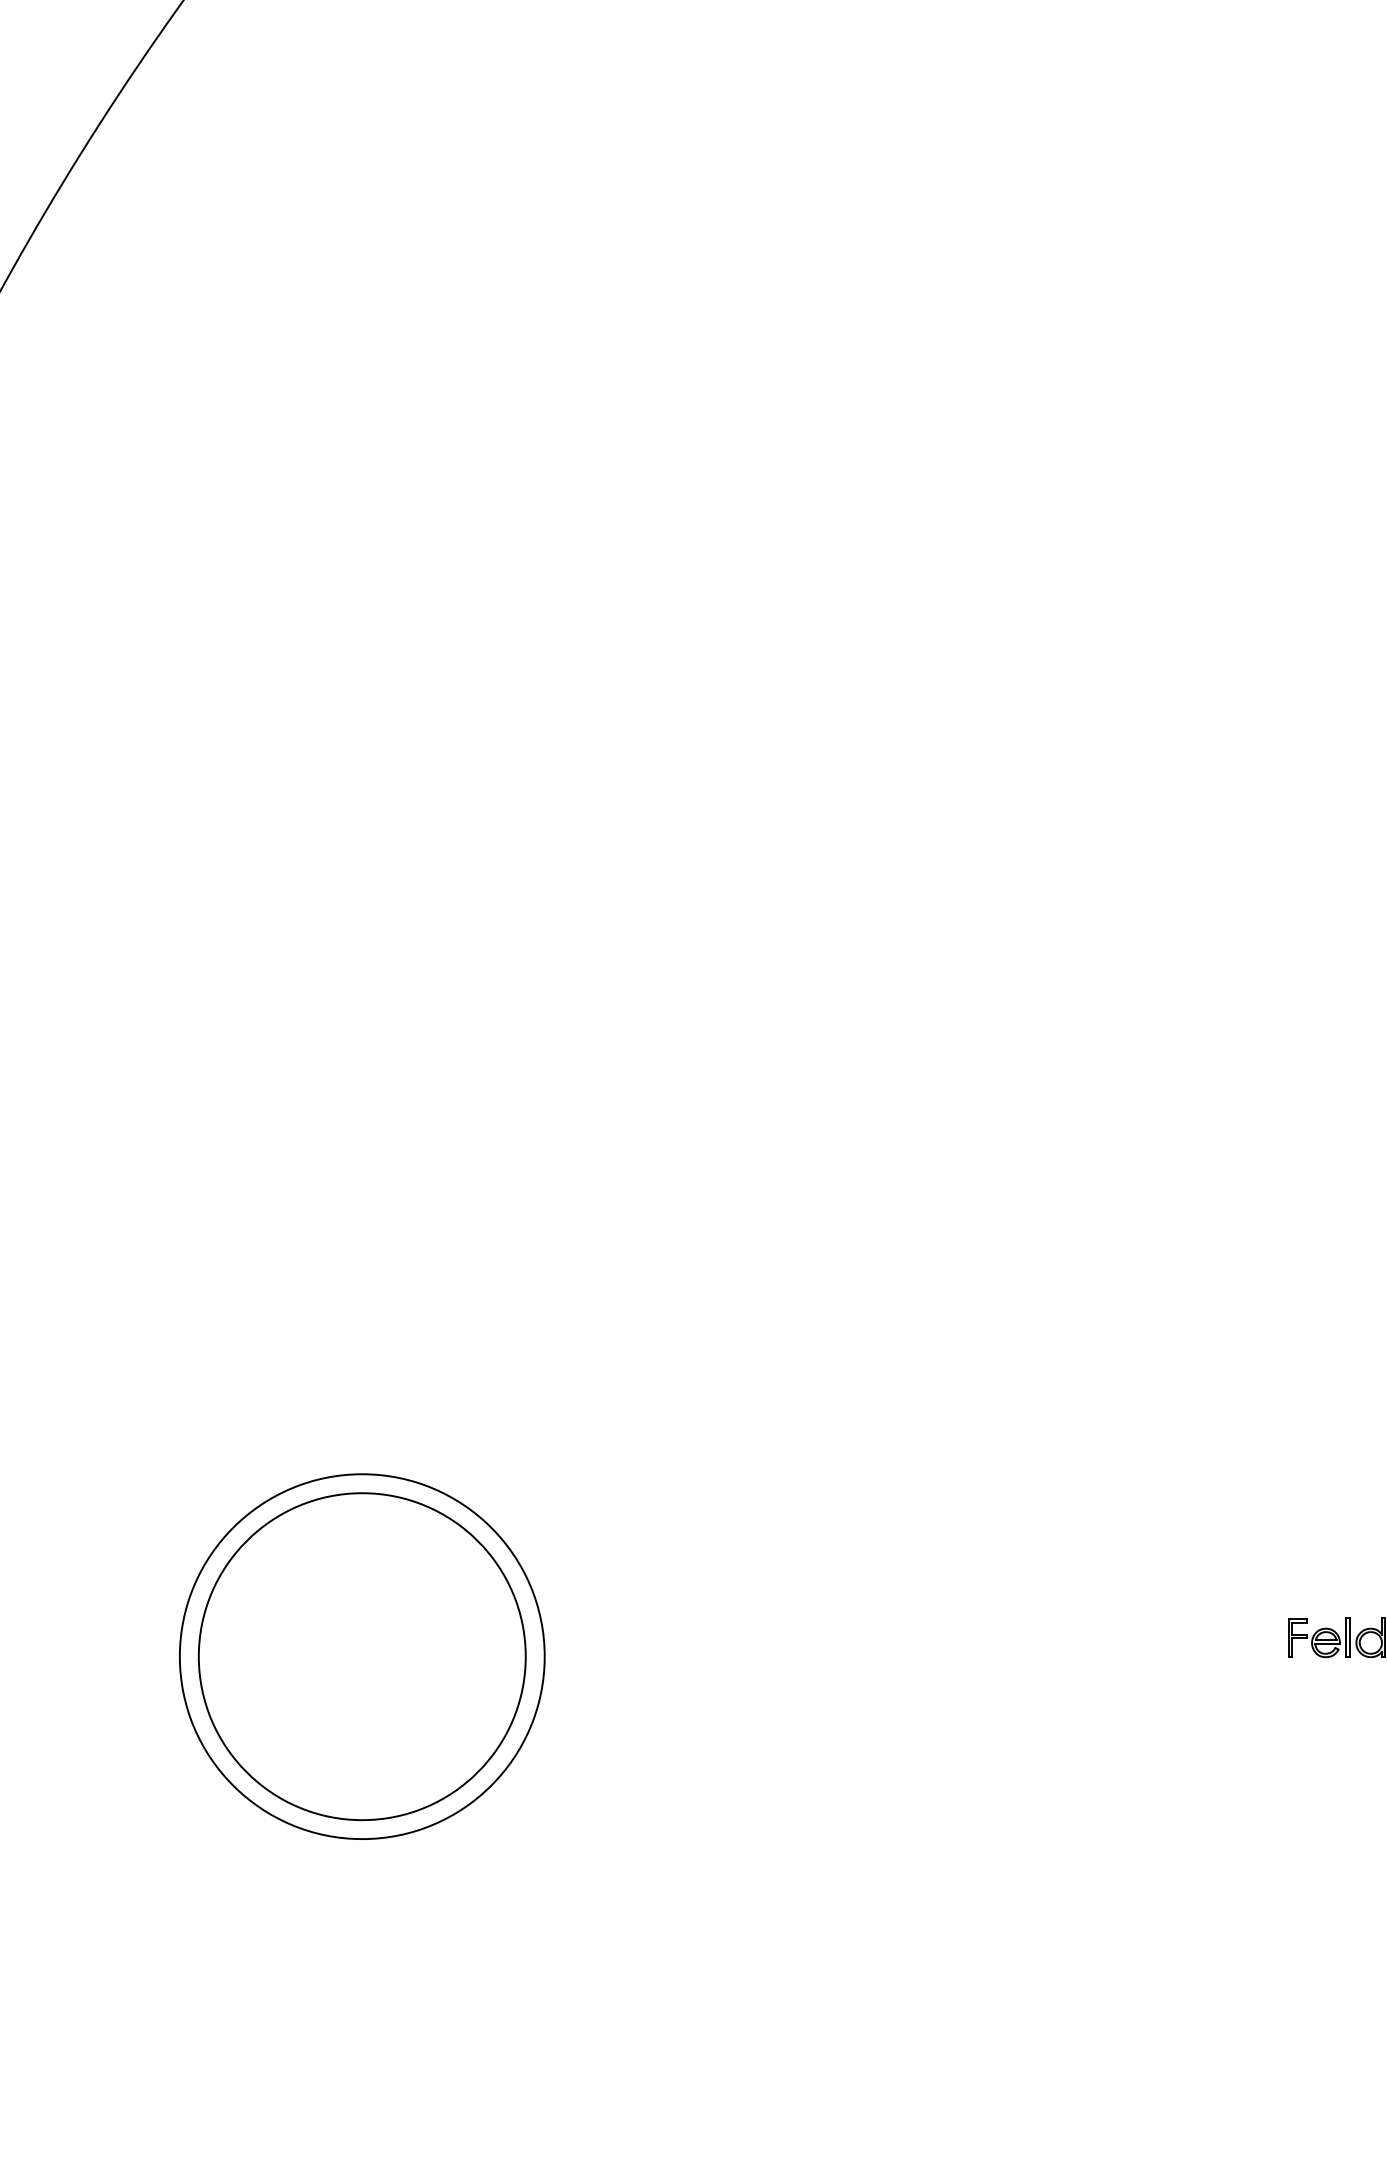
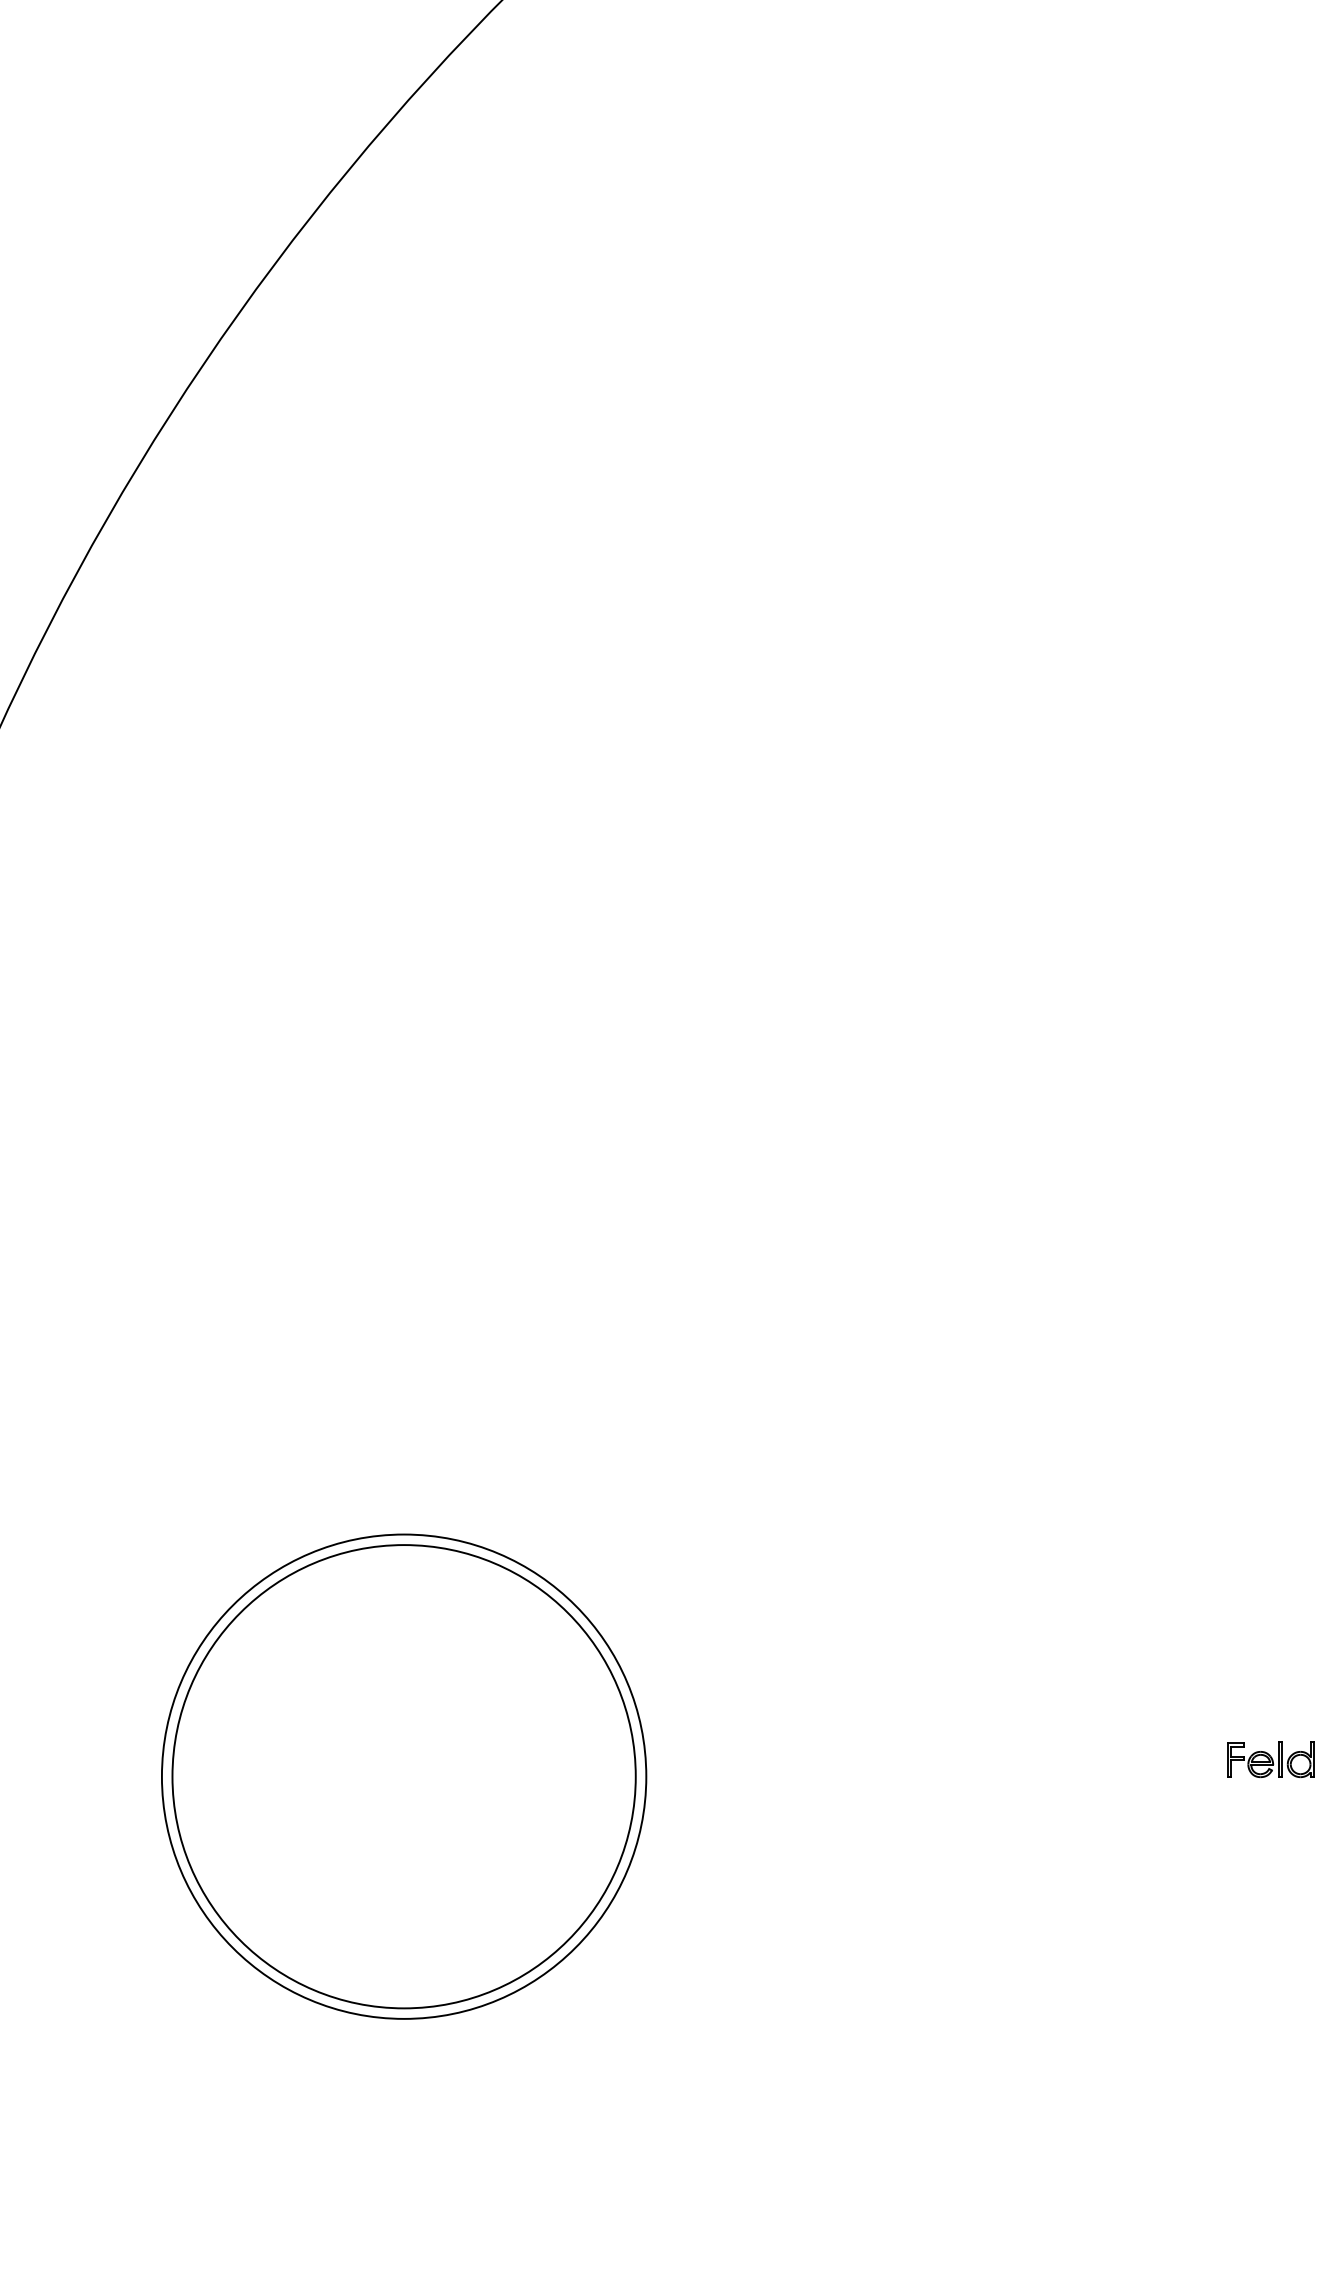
circle: (361, 1656) -> (403, 1776), size x1.43
circle: (361, 1656) -> (403, 1776), size x1.67

